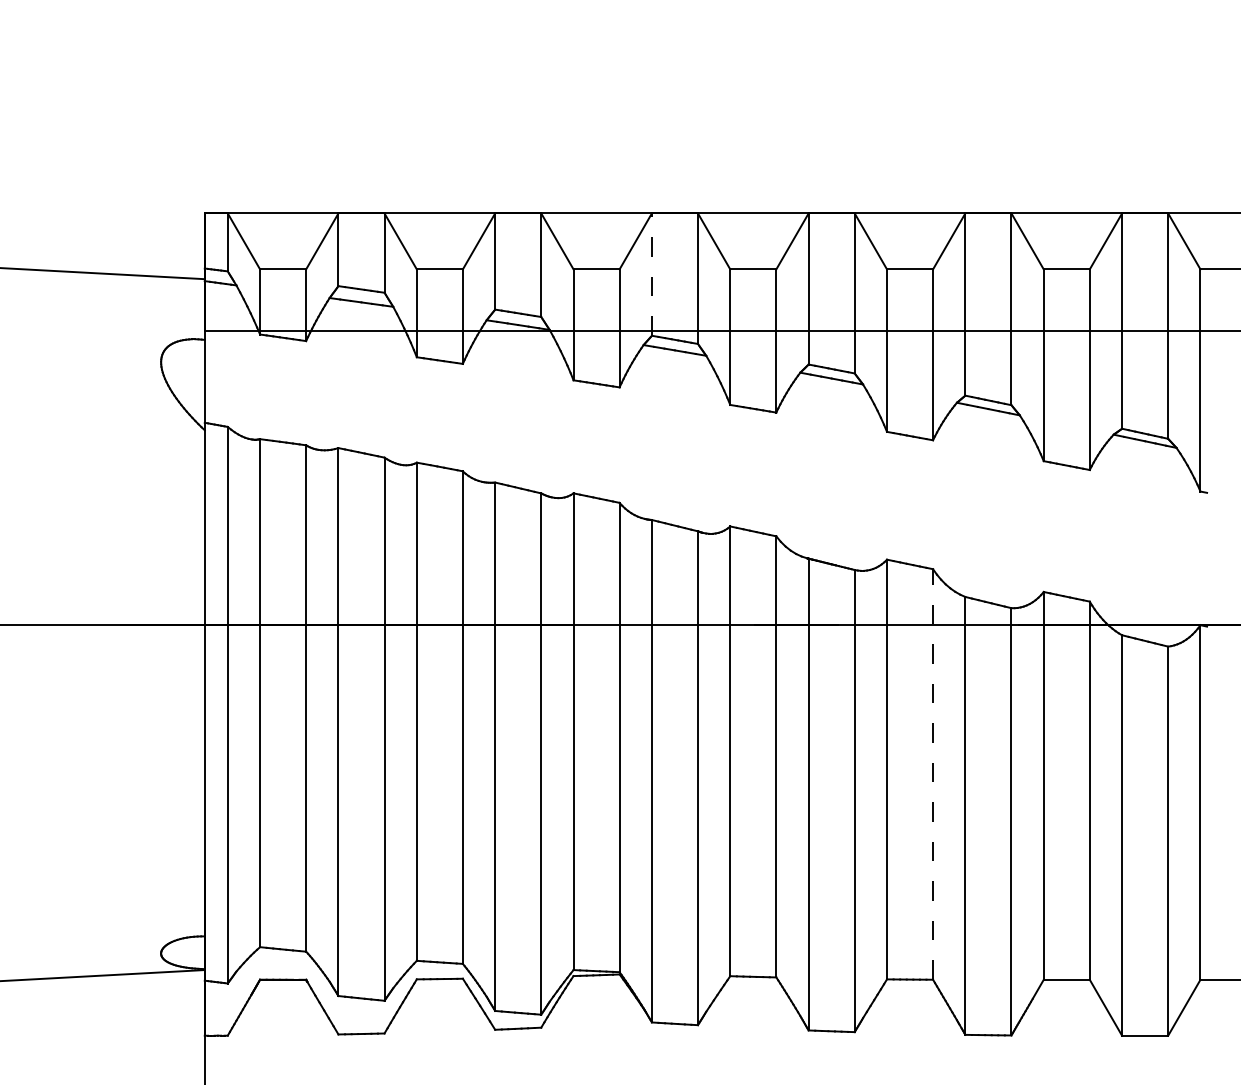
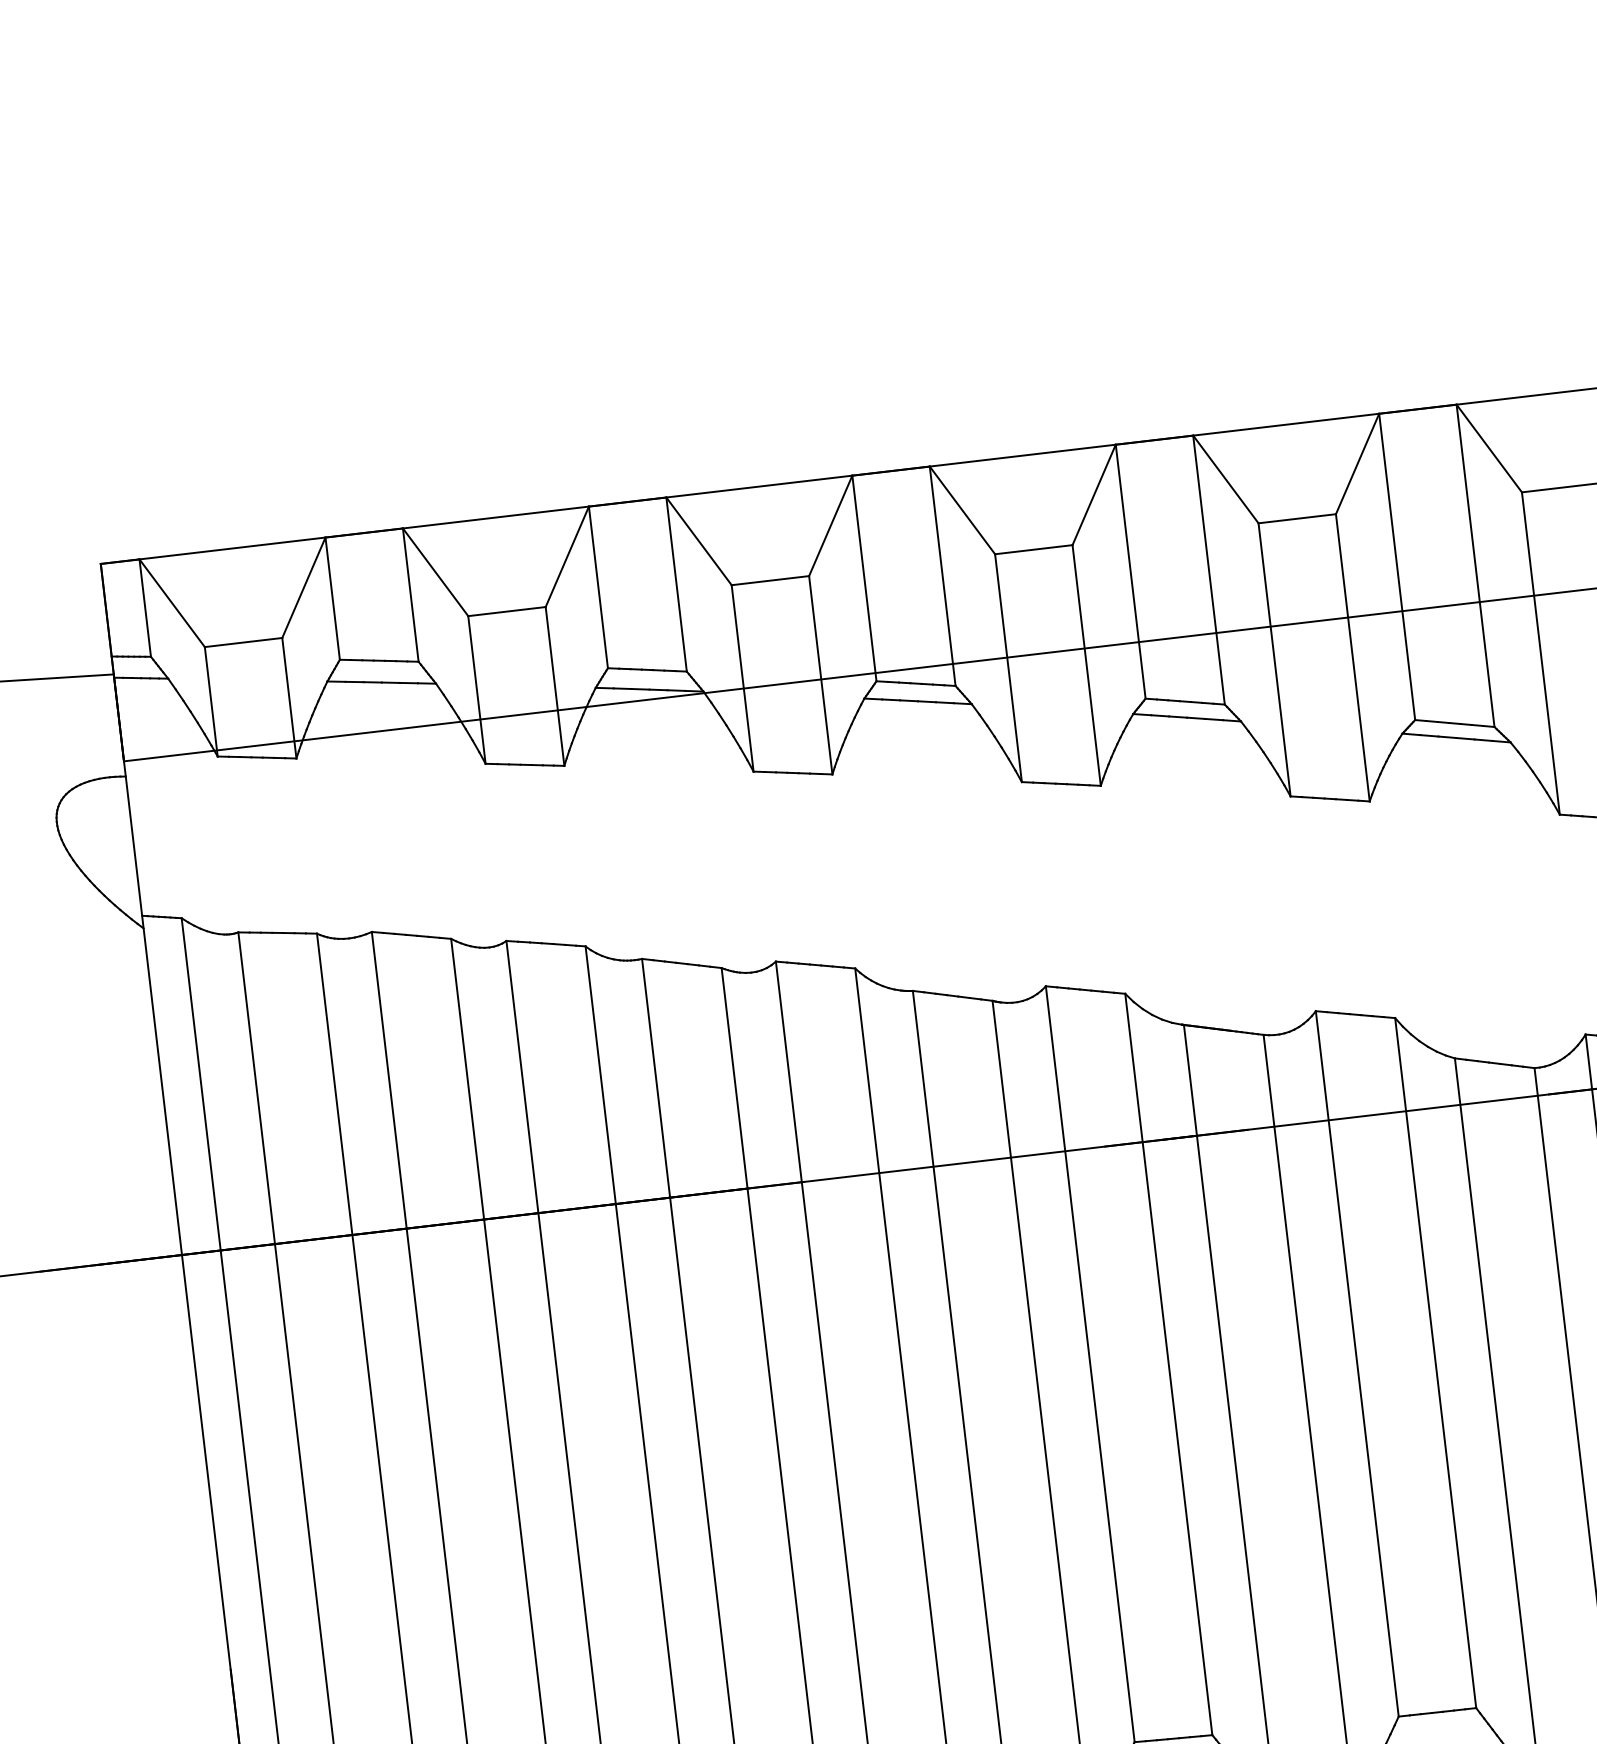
line: (651, 274) -> (863, 578), dashed -> solid
line: (933, 773) -> (1436, 1361), dashed -> solid

